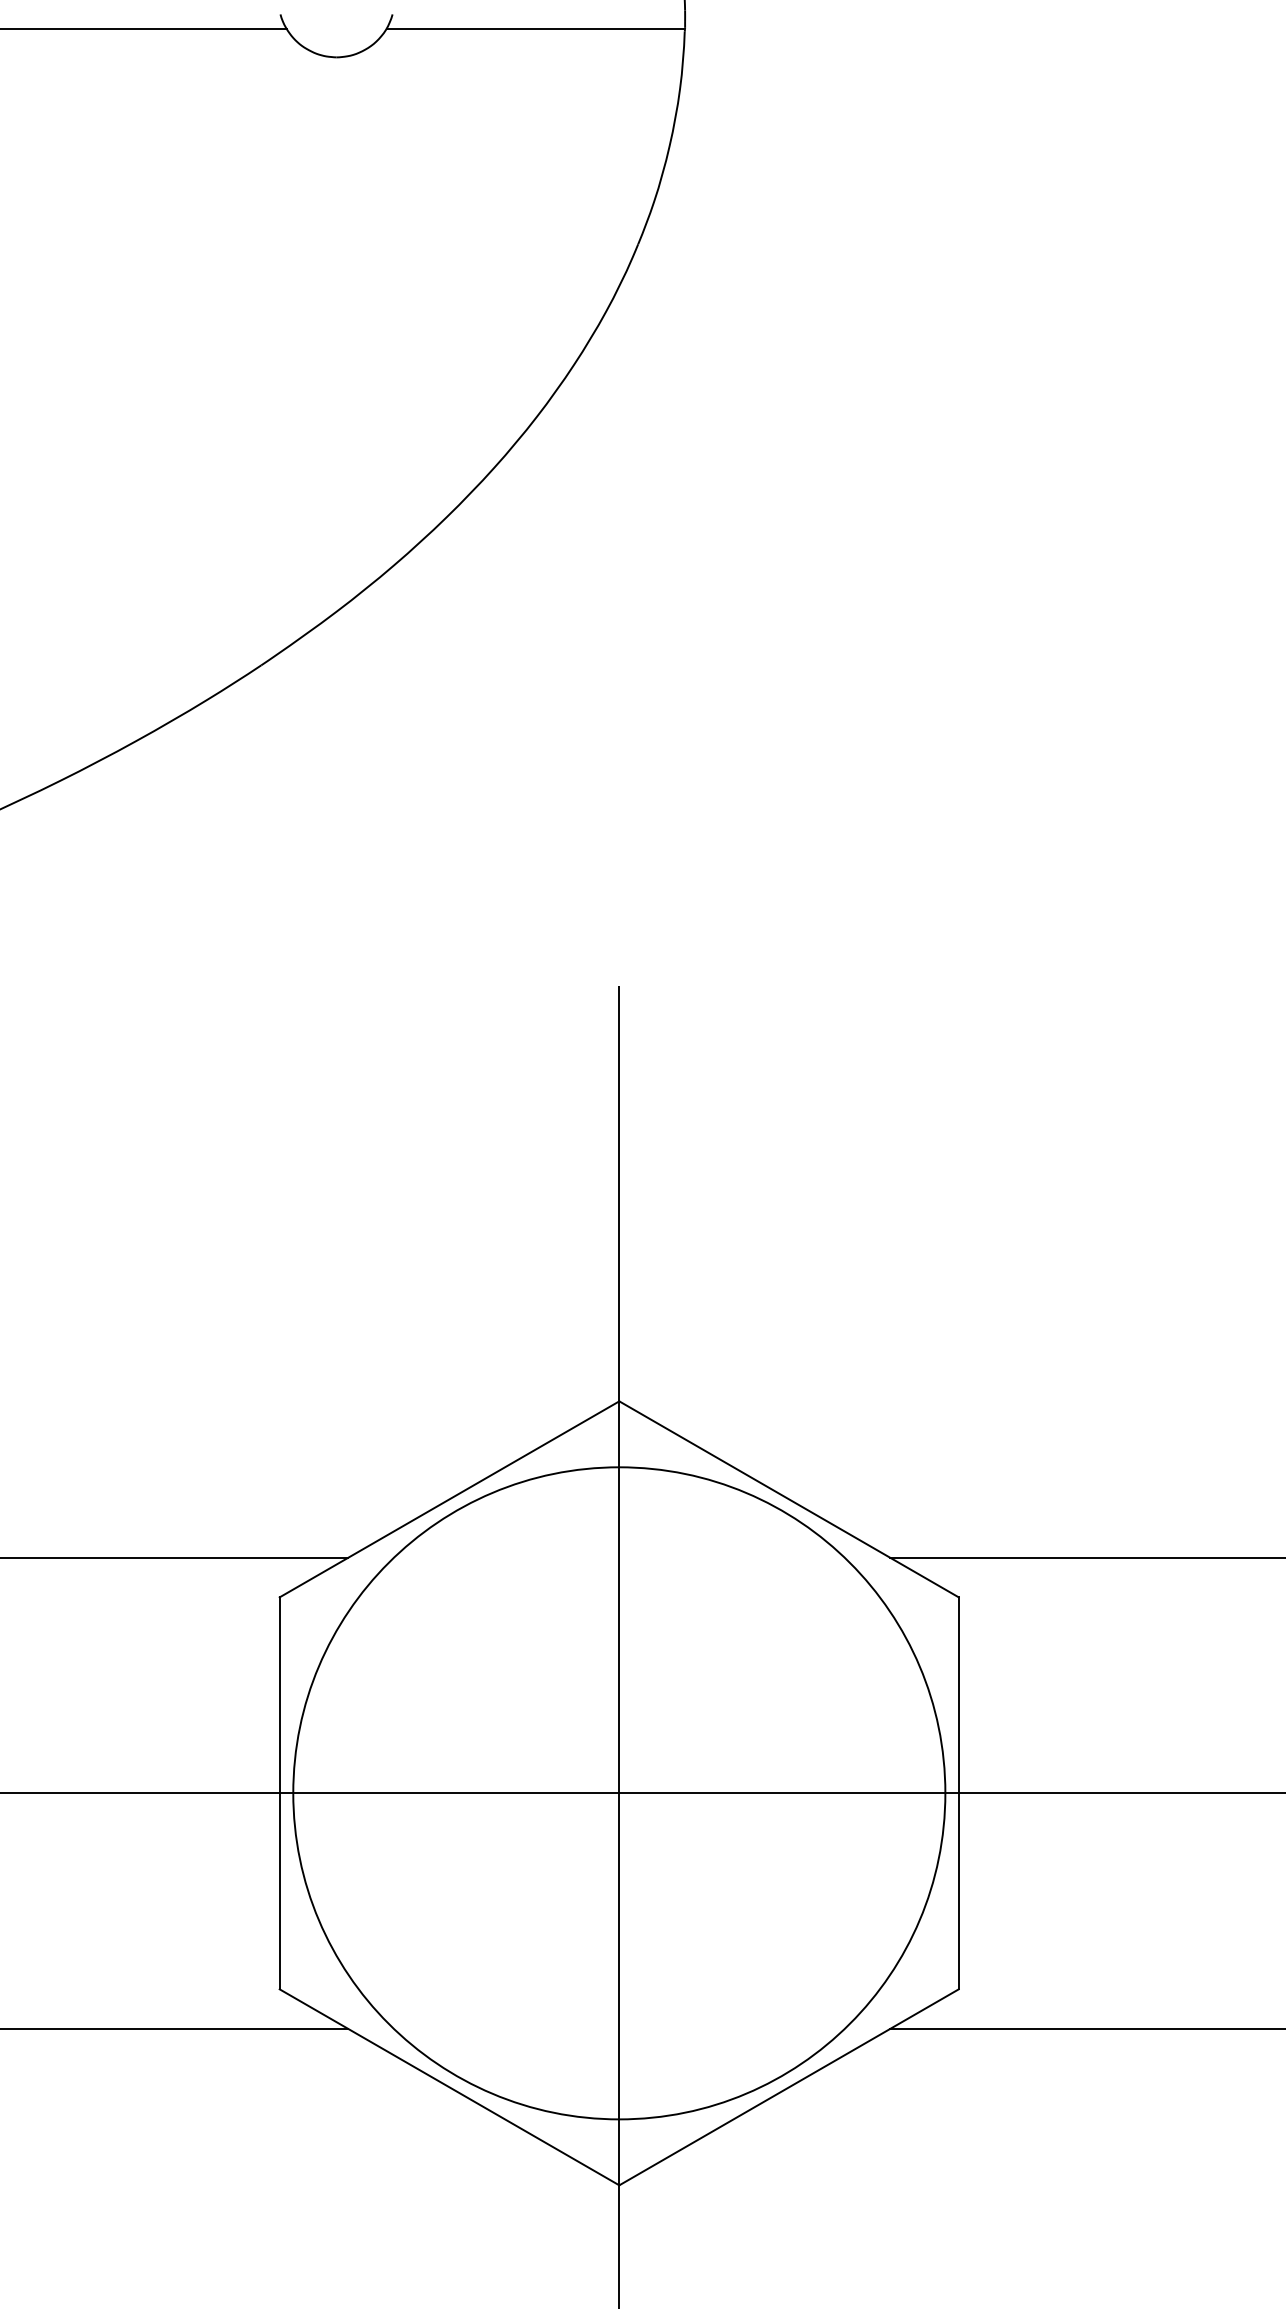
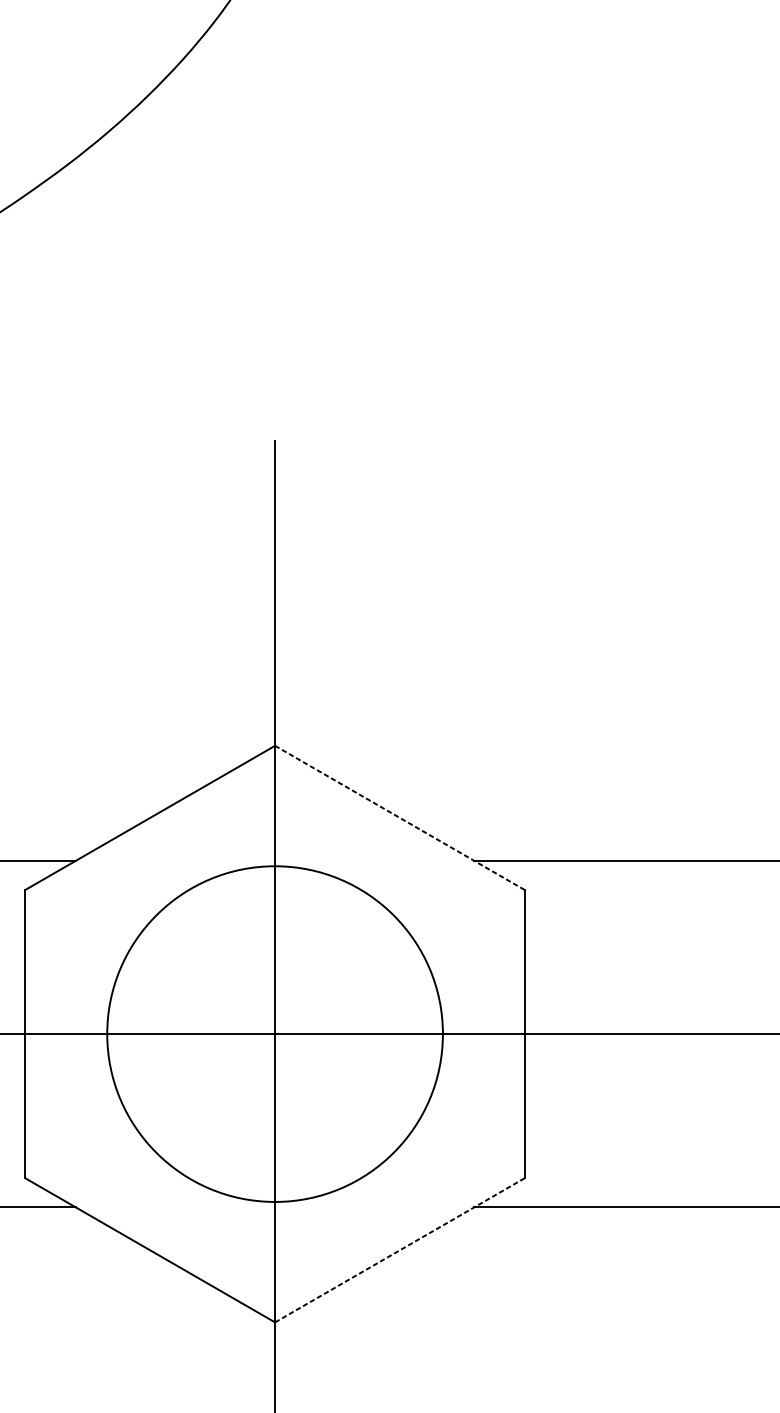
line: (789, 1499) -> (400, 818), solid -> dashed
circle: (619, 1793) -> (275, 1034), size x0.7
line: (789, 2087) -> (400, 1250), solid -> dashed

